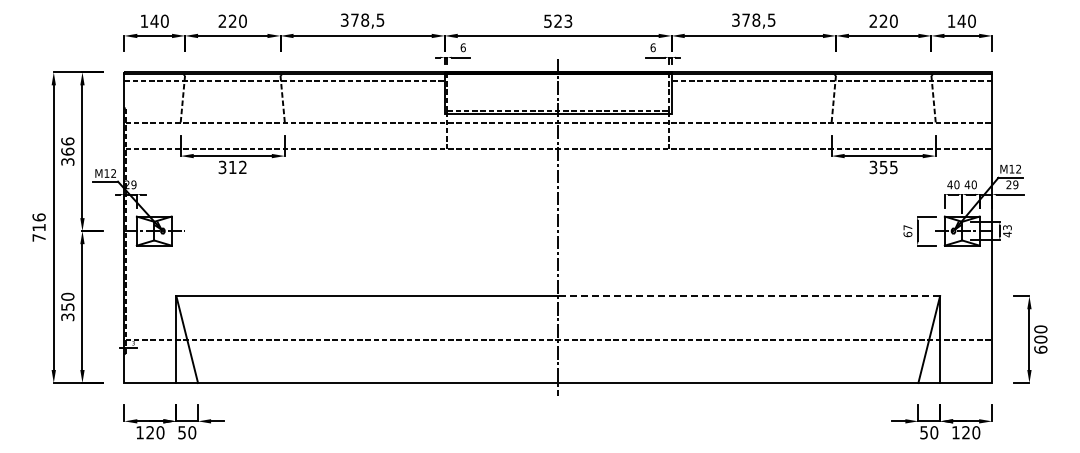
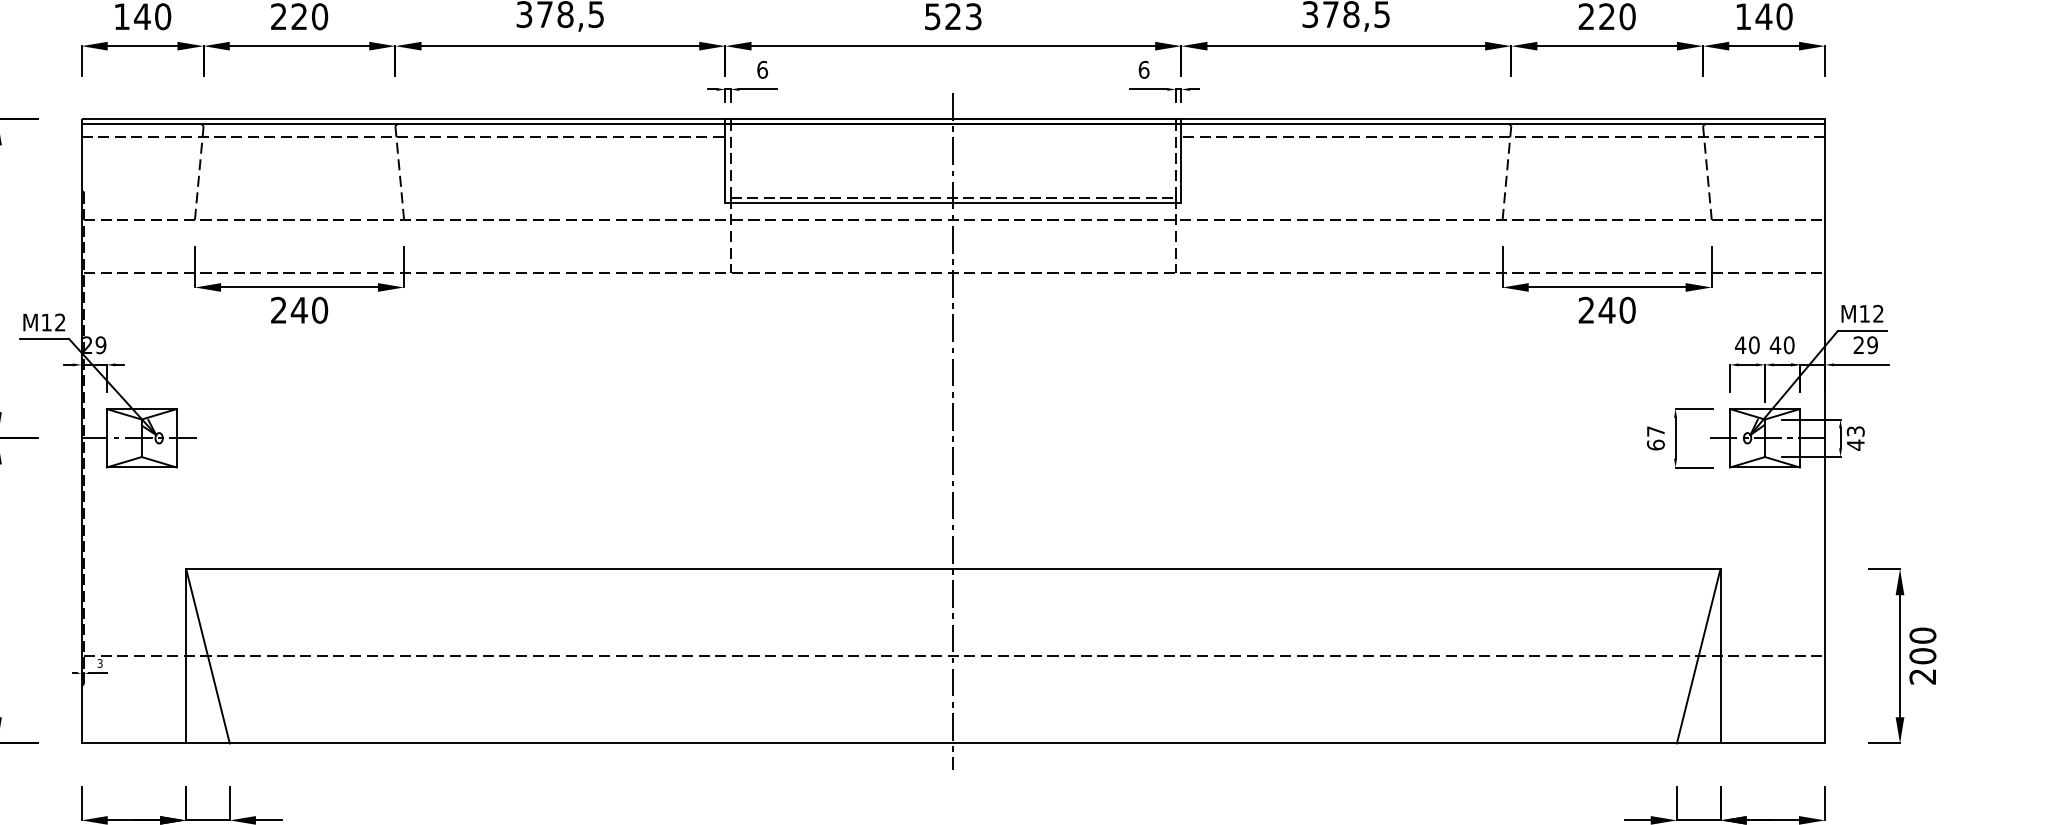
text: (232, 167) -> (298, 310), 312 -> 240
text: (883, 167) -> (1606, 310), 355 -> 240
line: (749, 296) -> (1337, 569), dashed -> solid
text: (1040, 349) -> (1922, 676), 600 -> 200

